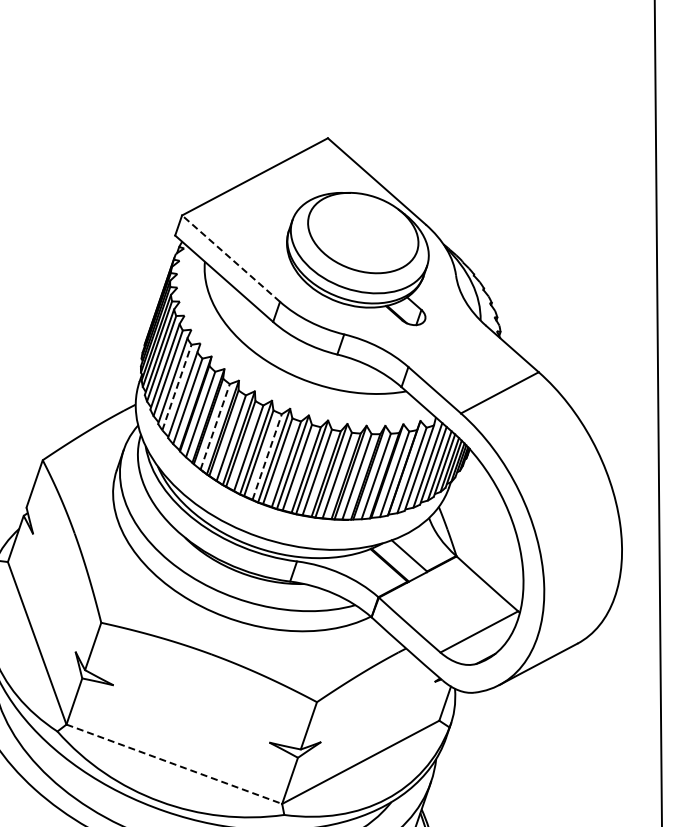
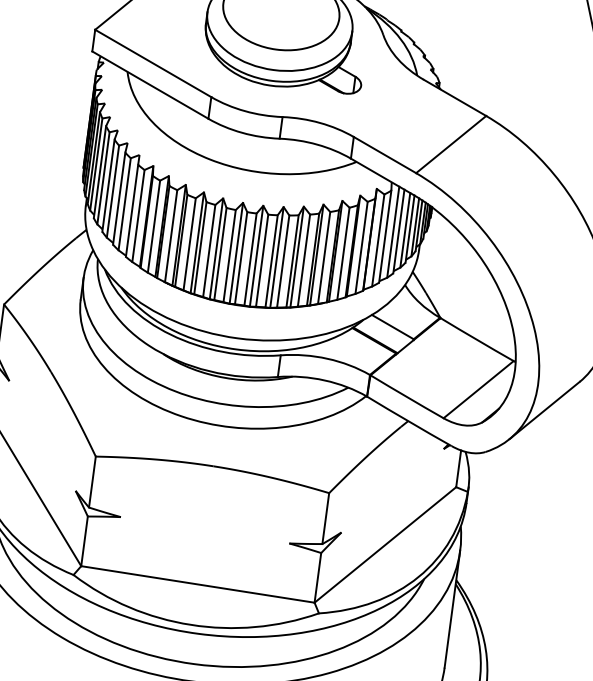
line: (230, 258) -> (152, 63), dashed -> solid
line: (177, 387) -> (125, 204), dashed -> solid
line: (215, 426) -> (171, 235), dashed -> solid
line: (267, 456) -> (229, 255), dashed -> solid
line: (174, 764) -> (198, 584), dashed -> solid

